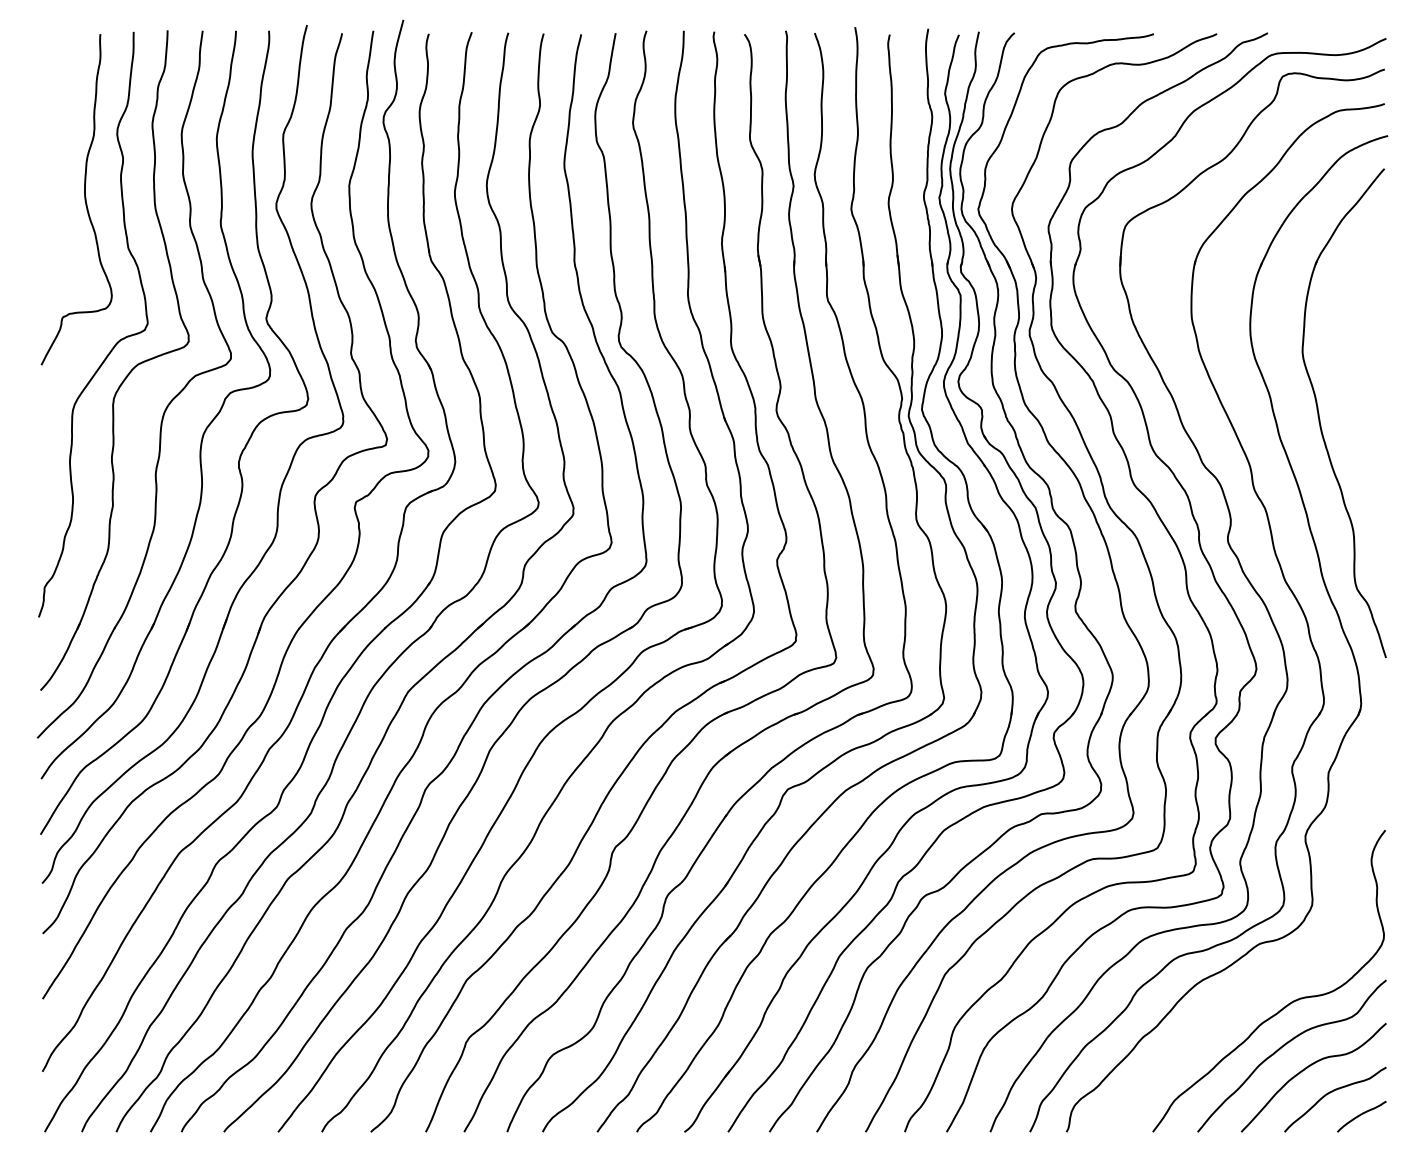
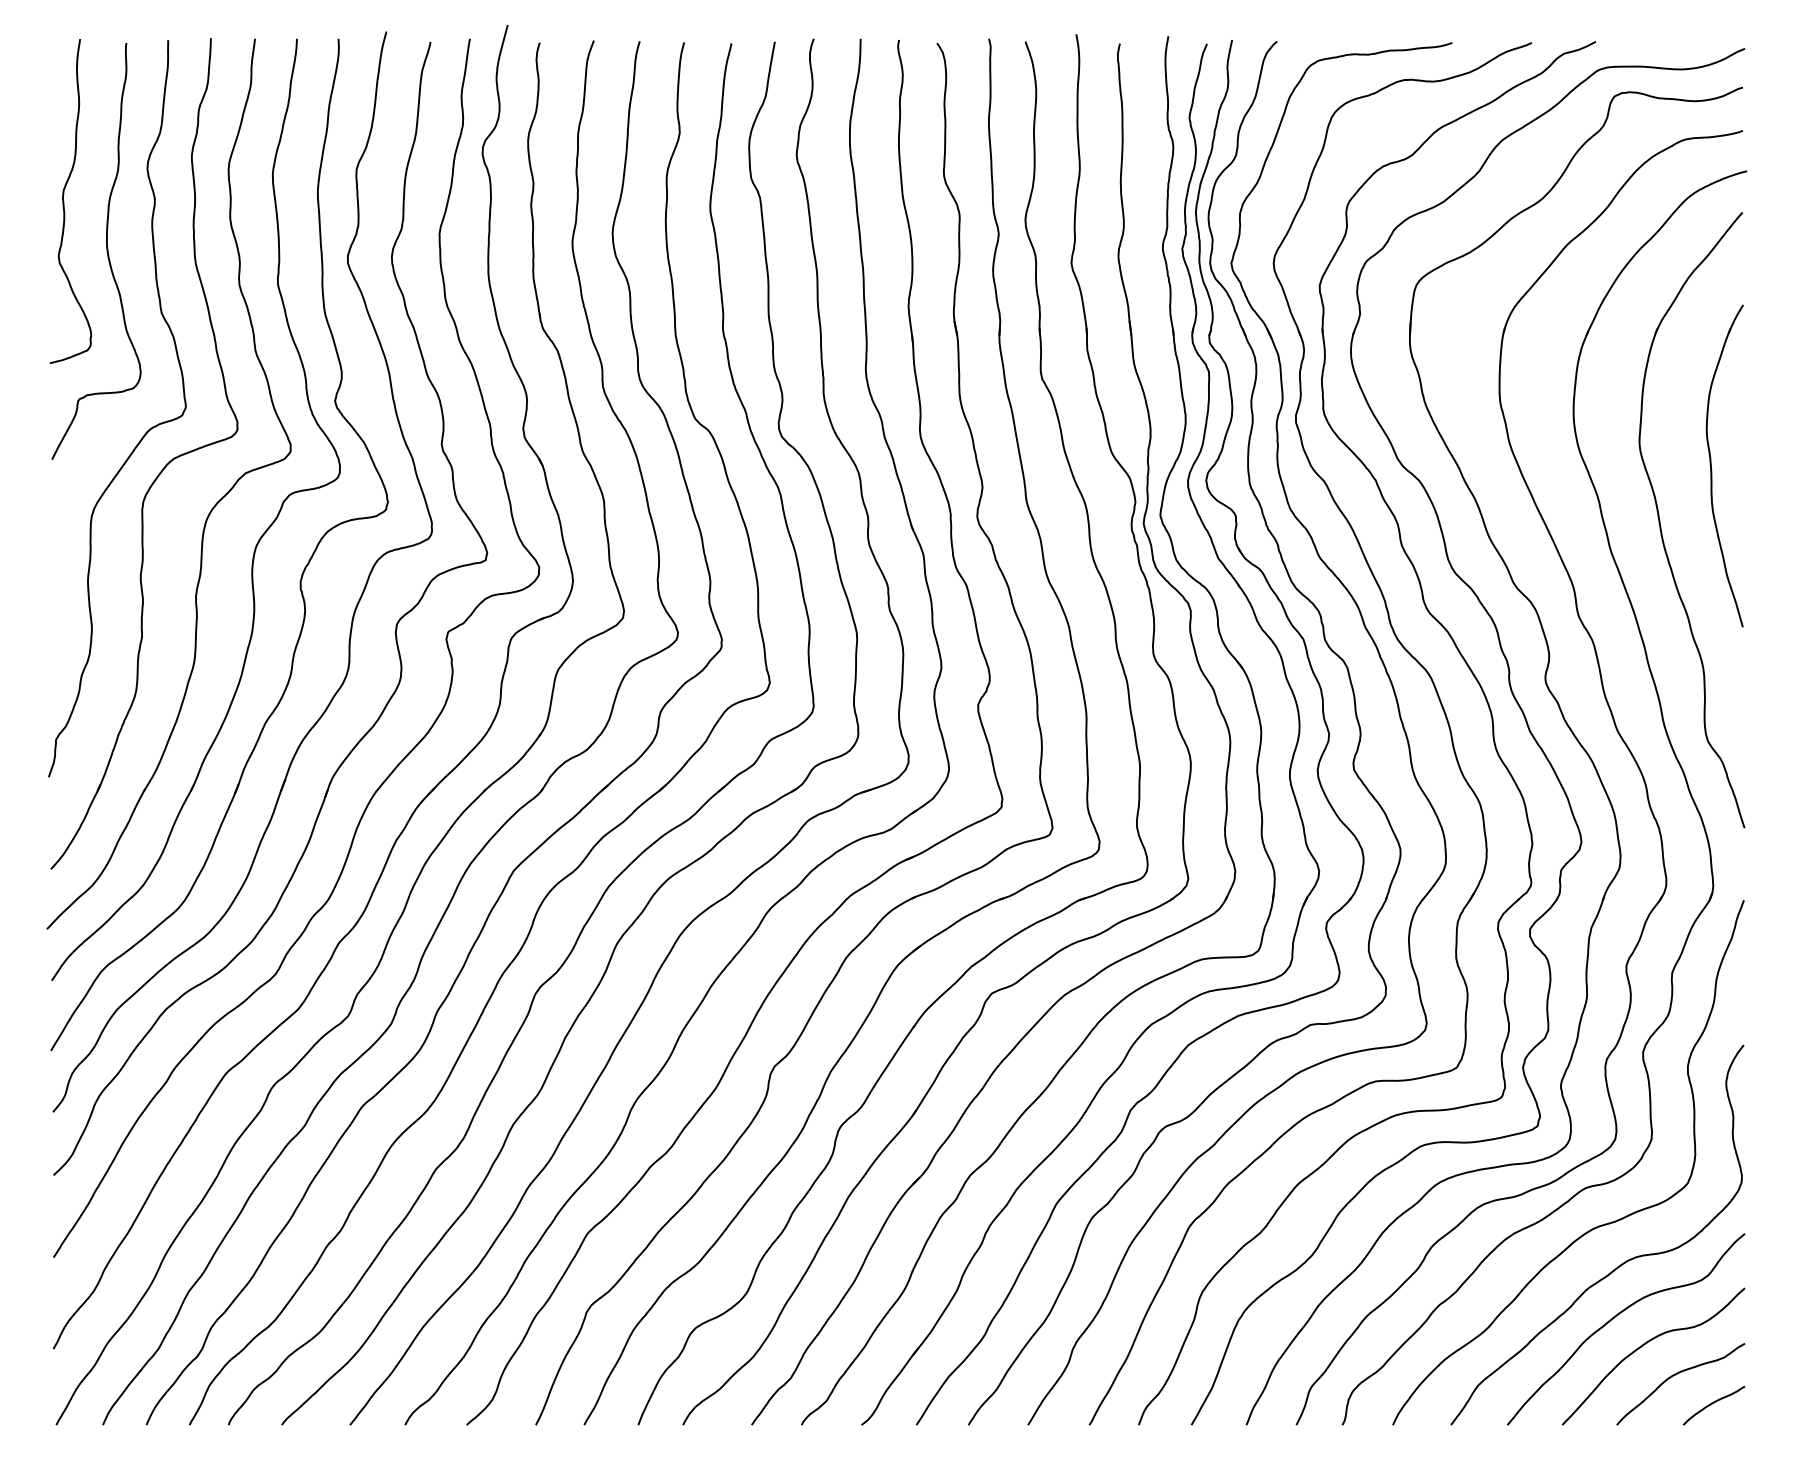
curve: (51, 160) -> (64, 202), added
part: (1360, 370) -> (1712, 466), added
curve: (1269, 973) -> (1597, 1225), added

